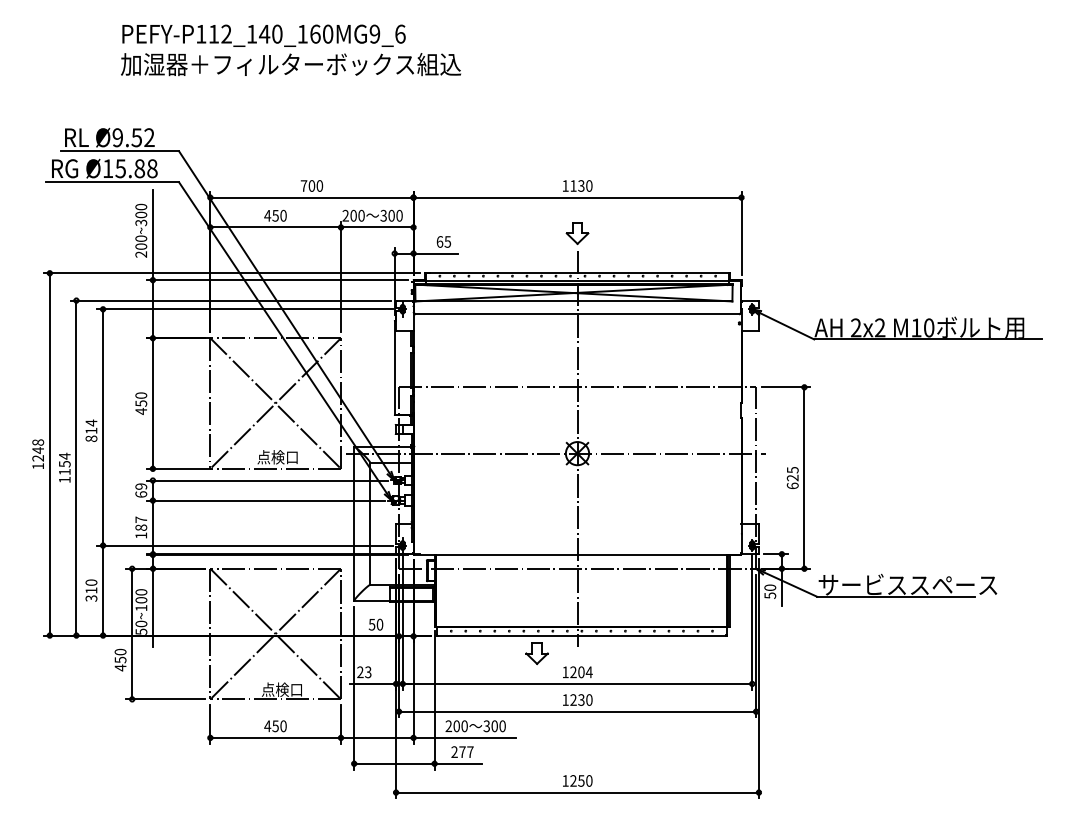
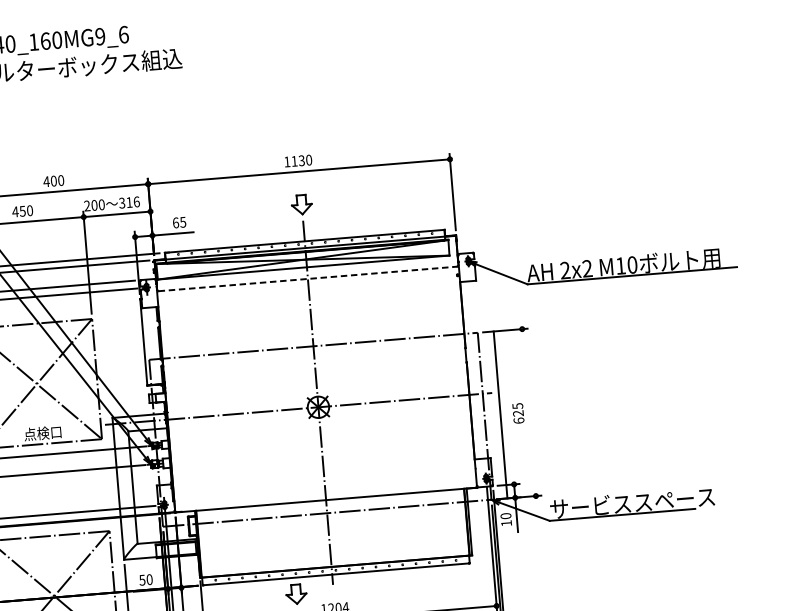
text: (303, 185) -> (46, 181), 700 -> 400
text: (395, 215) -> (132, 201), 300 -> 316
line: (578, 314) -> (308, 279), solid -> dashed
line: (804, 477) -> (500, 414), moved
text: (770, 595) -> (506, 523), 50 -> 10

